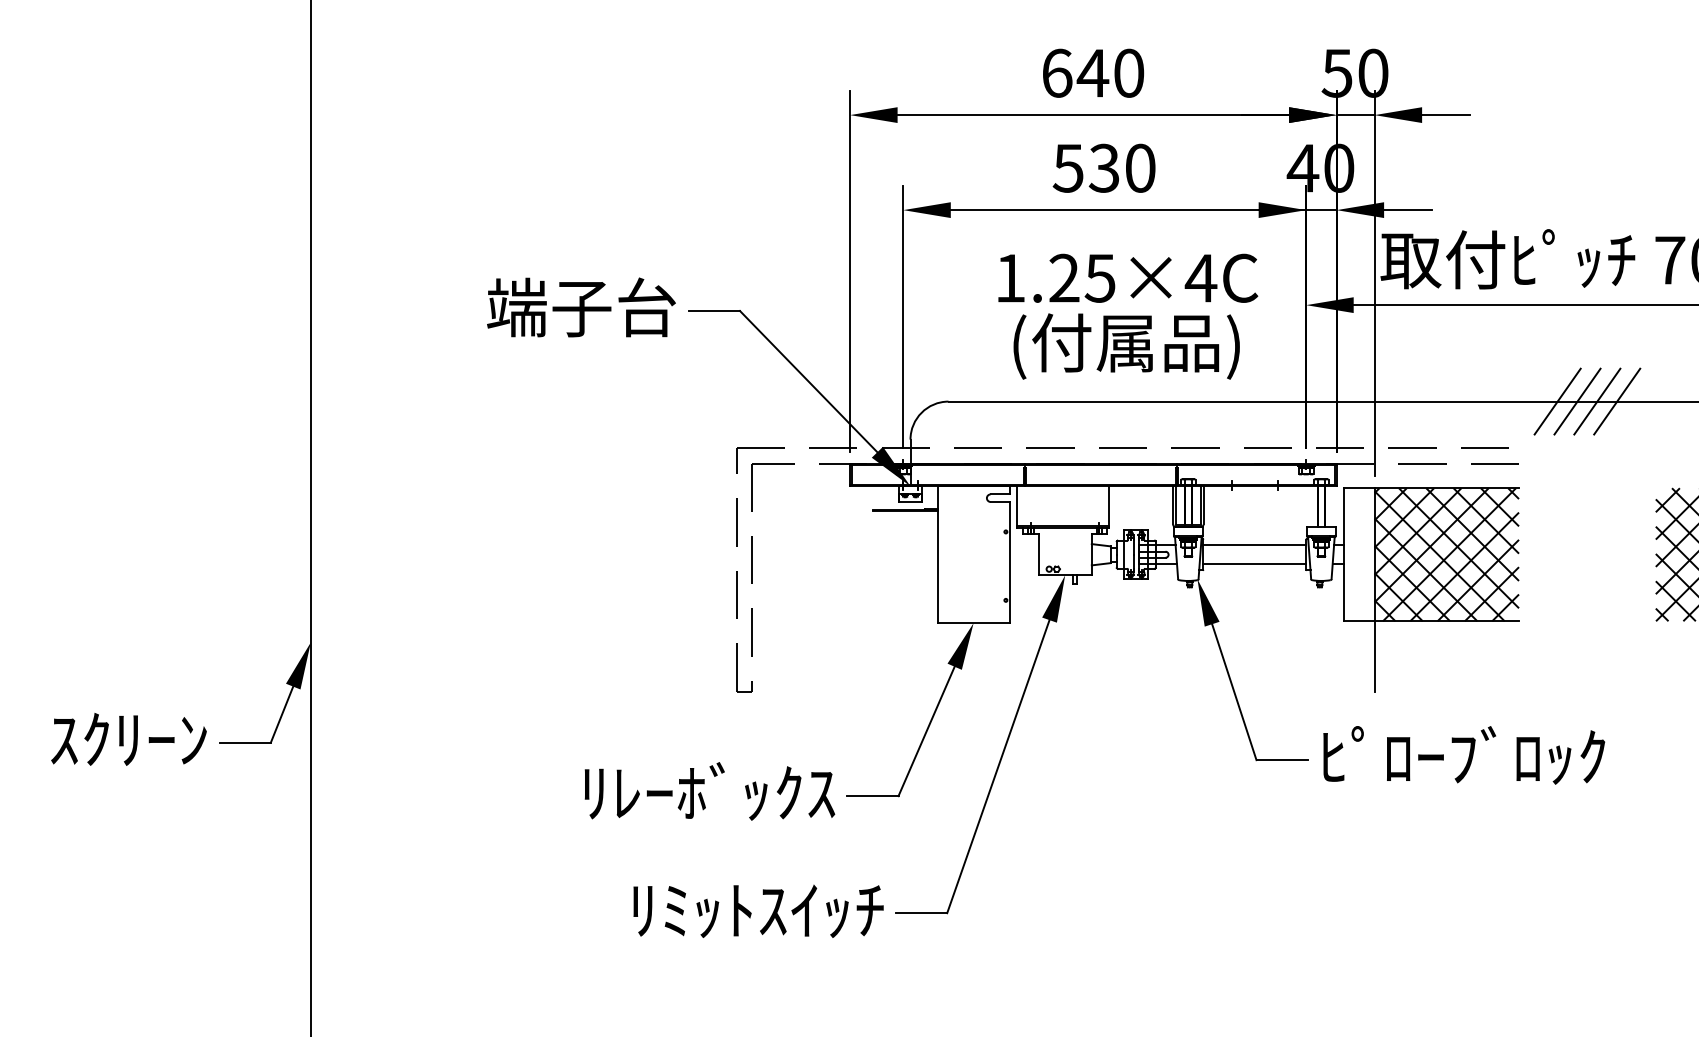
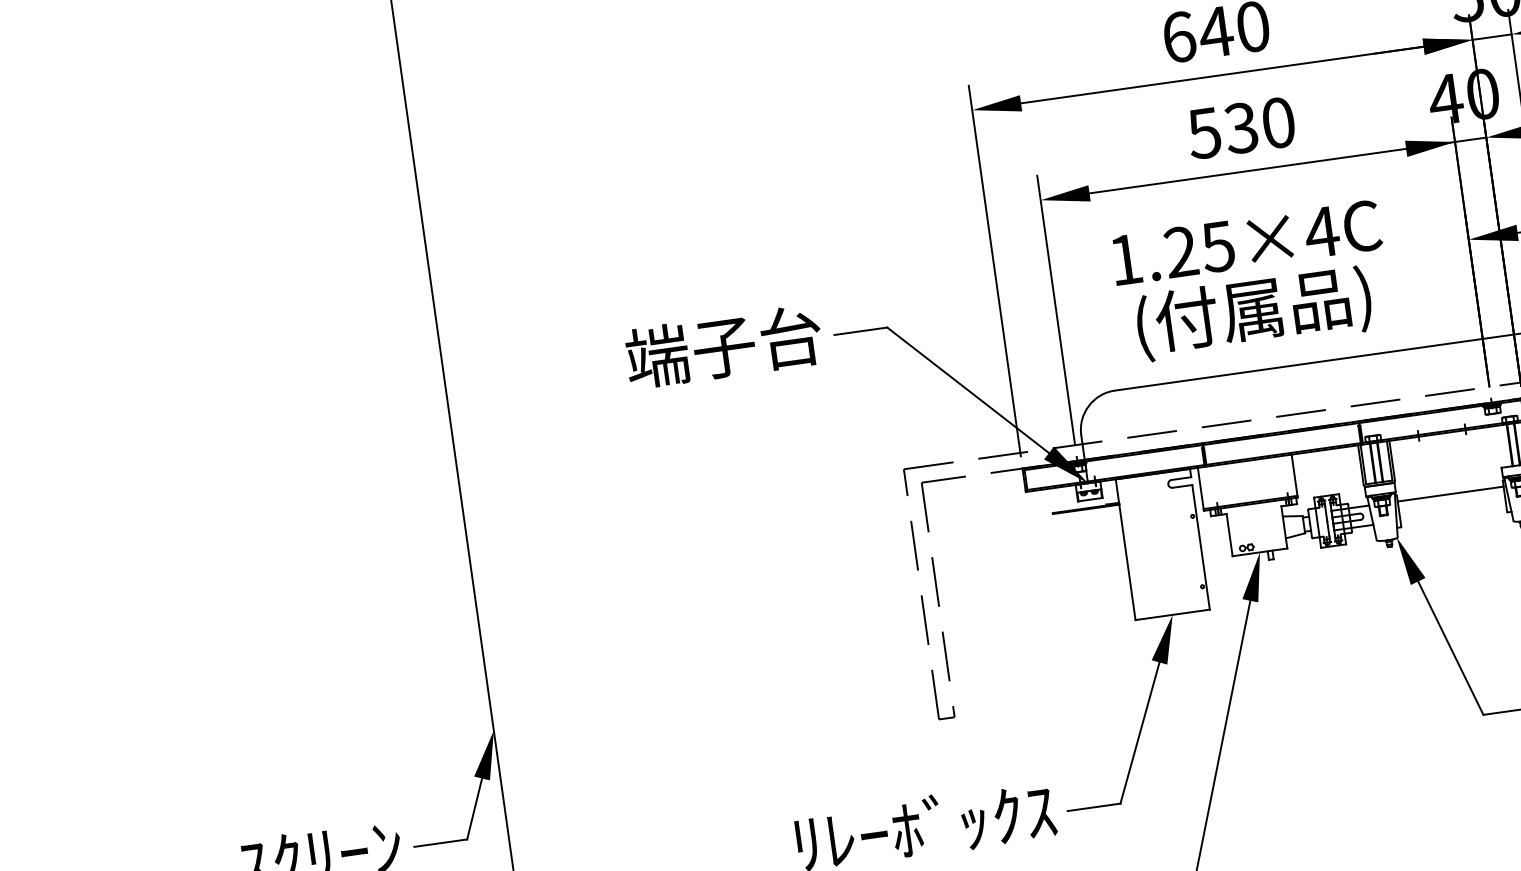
text: (1128, 277) -> (1247, 241), moved
text: (1126, 346) -> (1253, 313), moved
line: (1254, 564) -> (1453, 513), removed

